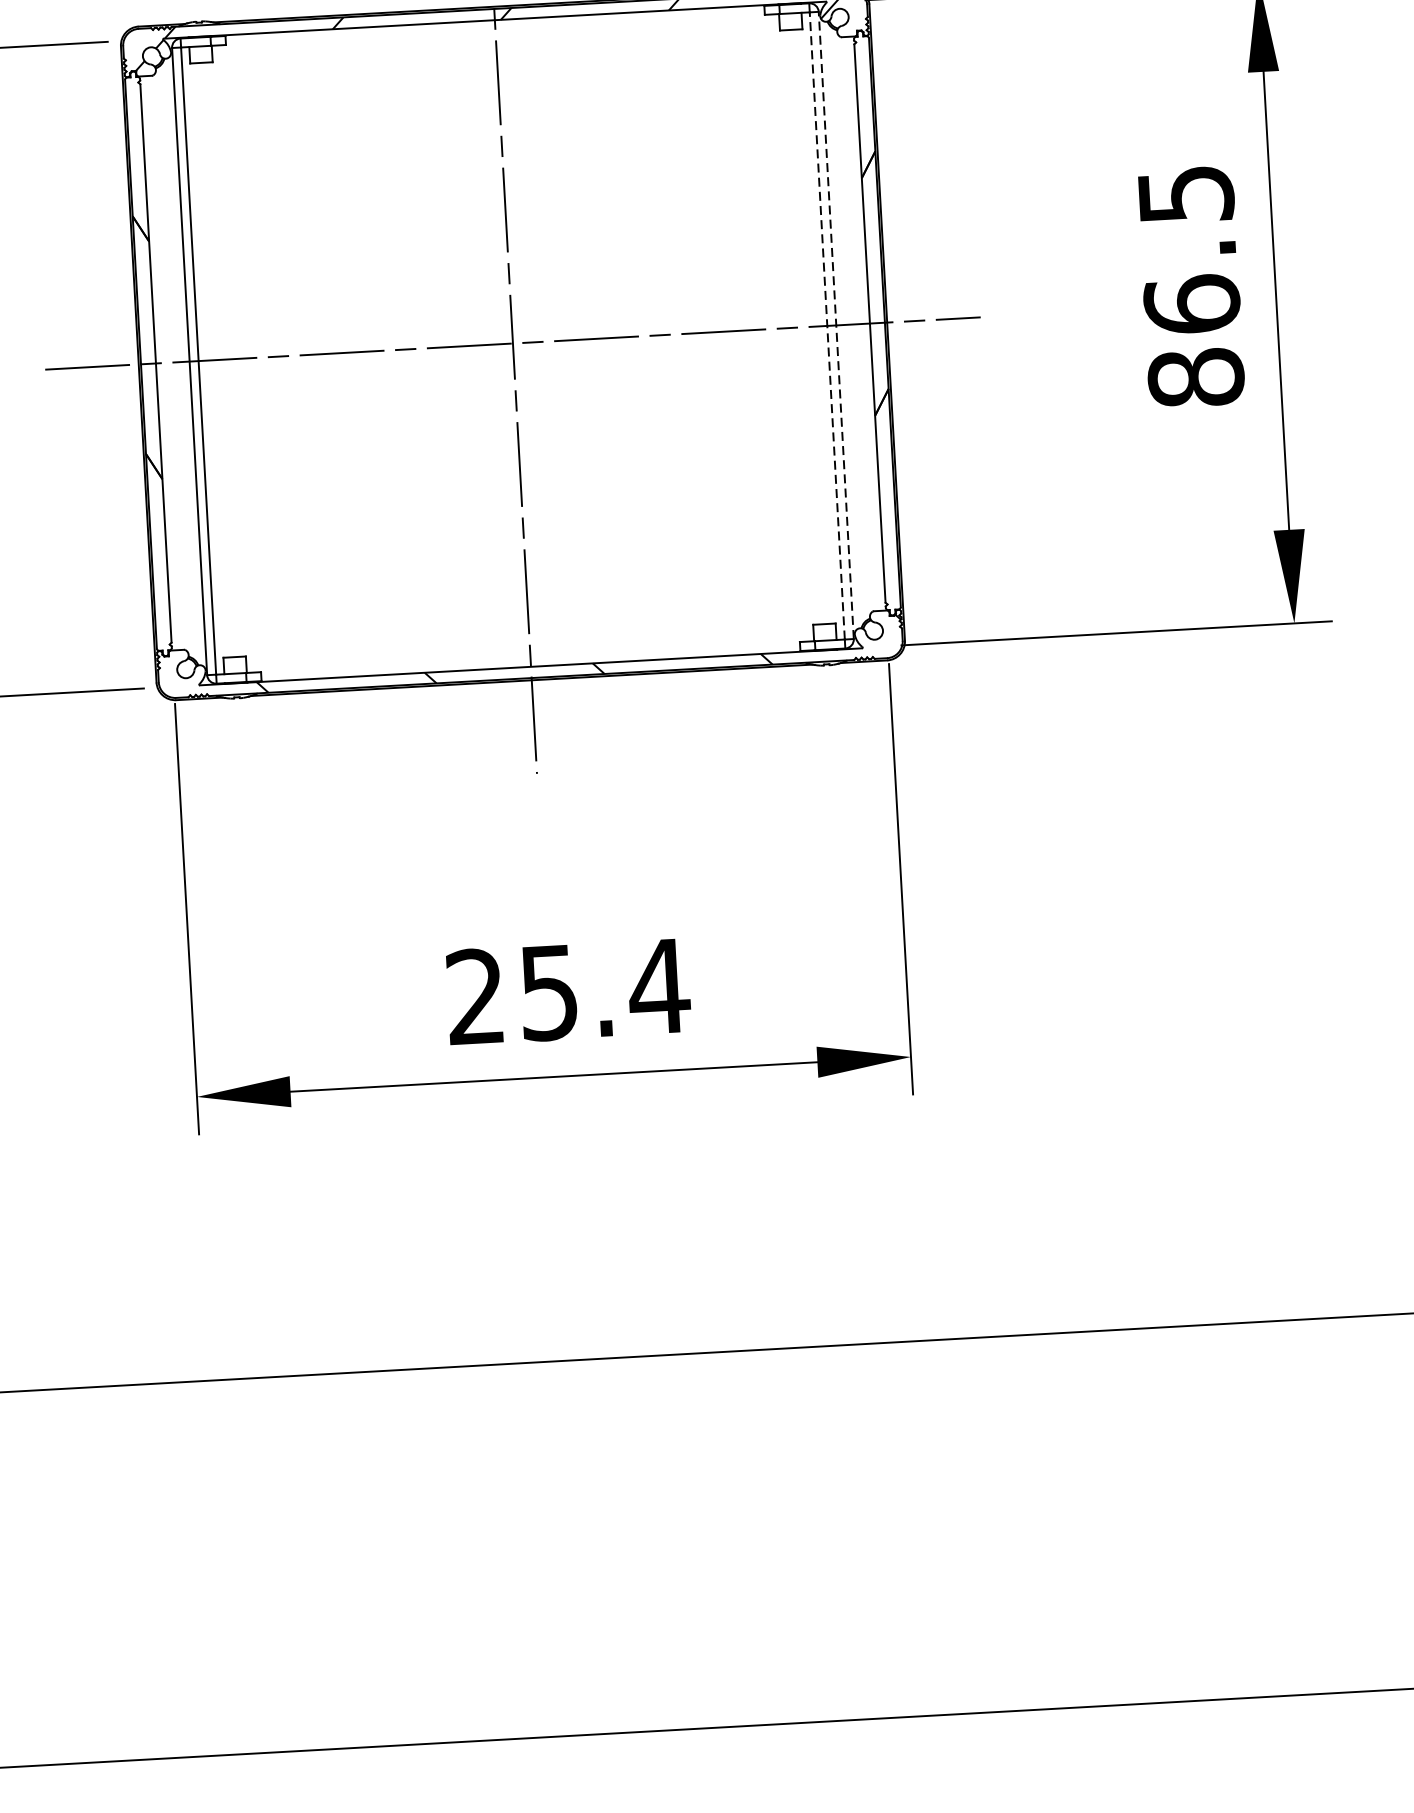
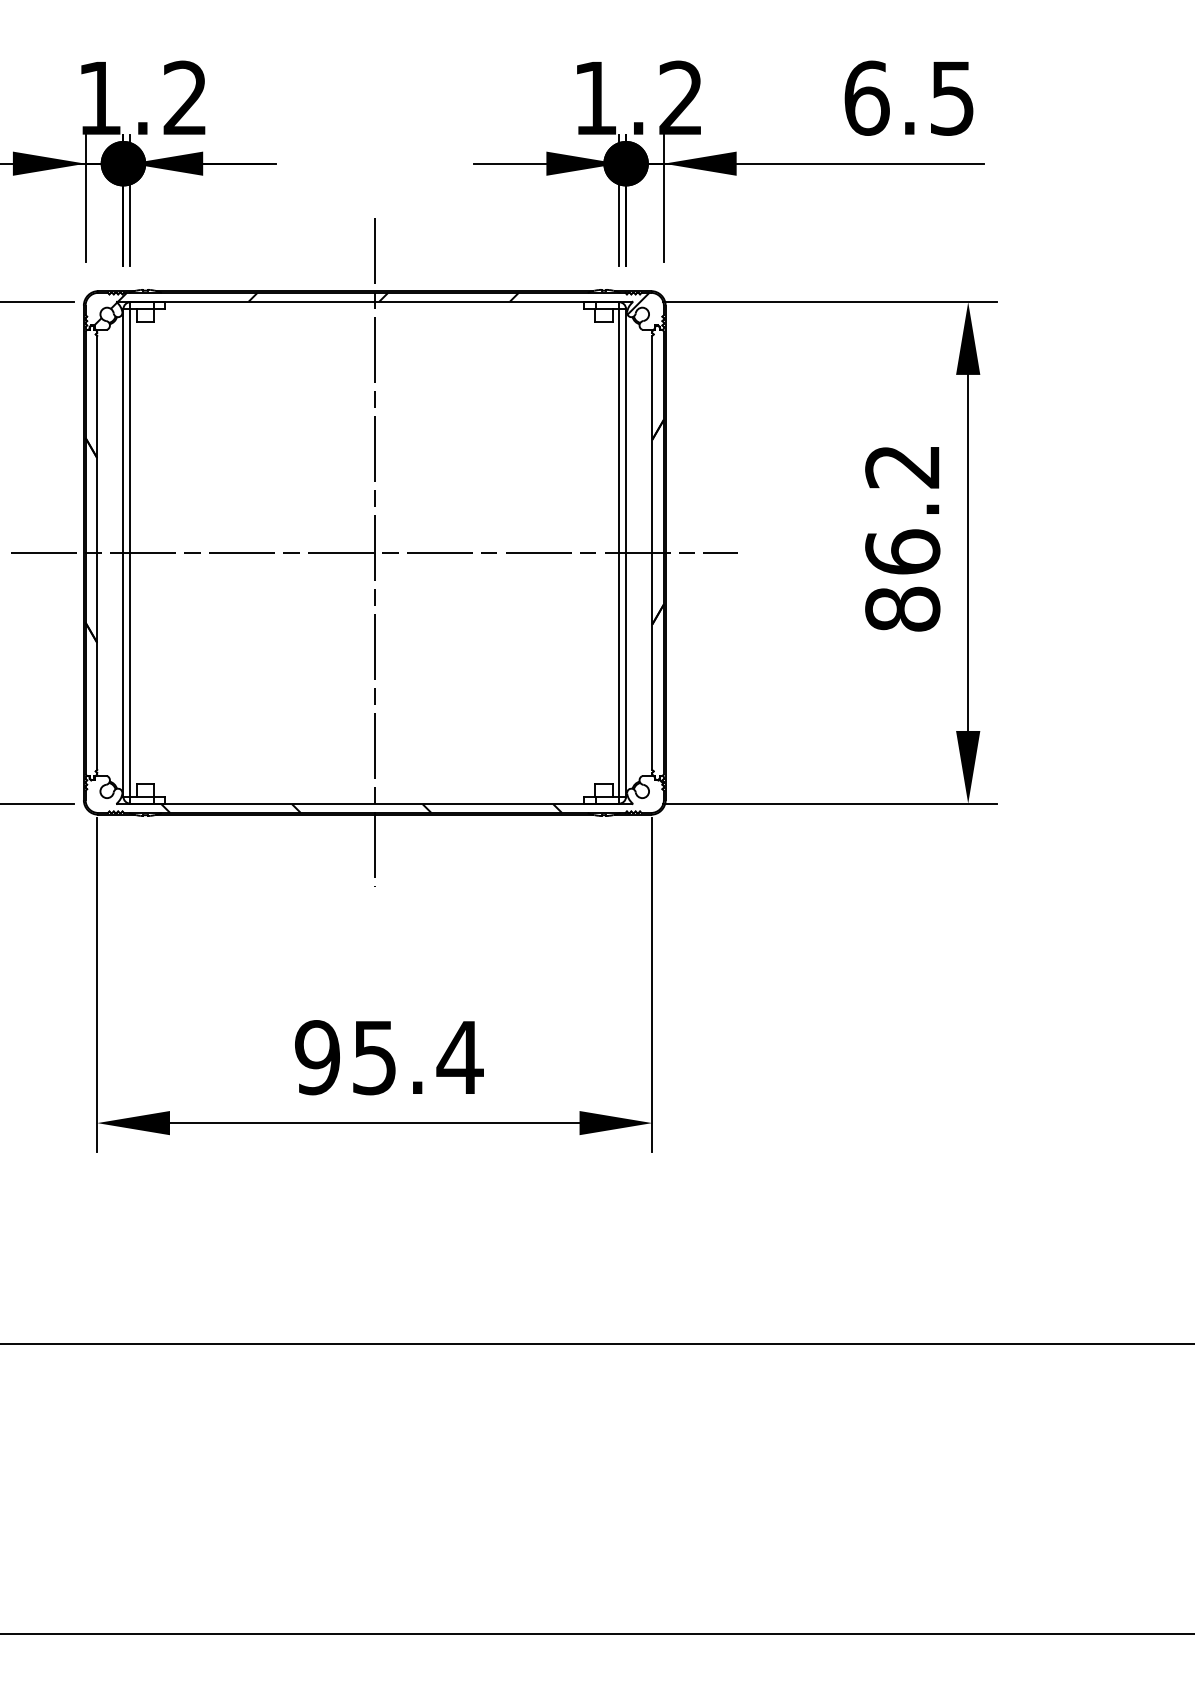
text: (1185, 194) -> (902, 466), 86.5 -> 86.2
line: (836, 324) -> (626, 552), dashed -> solid
line: (827, 325) -> (619, 552), dashed -> solid
text: (475, 996) -> (317, 1057), 25.4 -> 95.4

